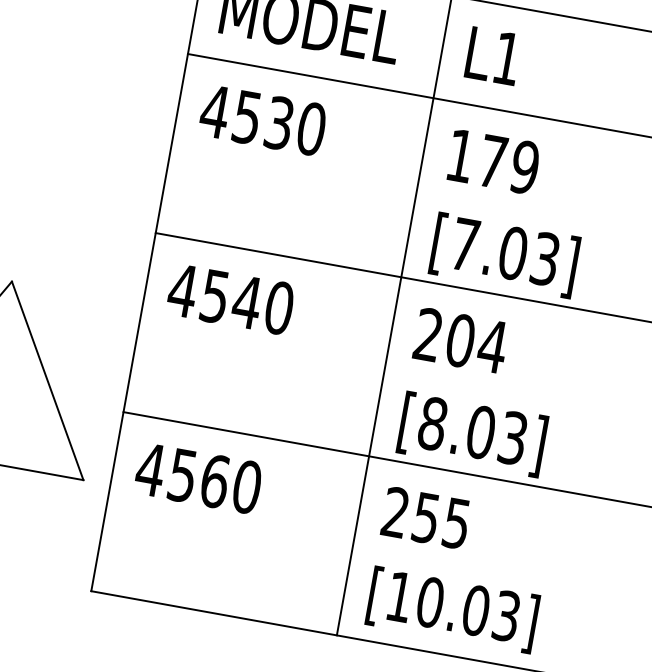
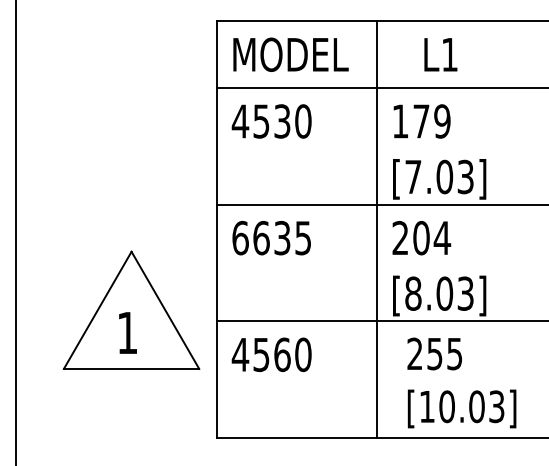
text: (492, 55) -> (440, 54), moved
text: (230, 298) -> (271, 237), 4540 -> 6635
text: (459, 569) -> (461, 382), moved

